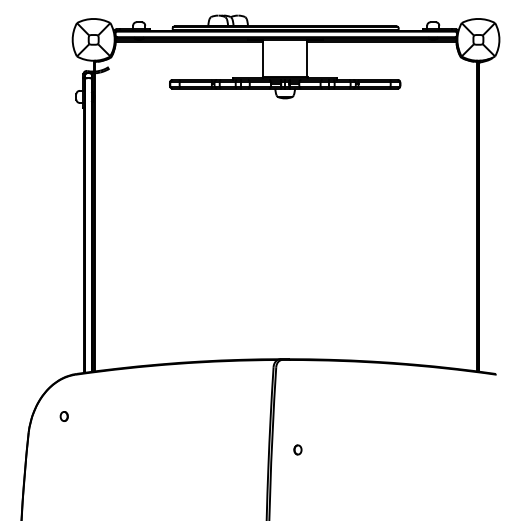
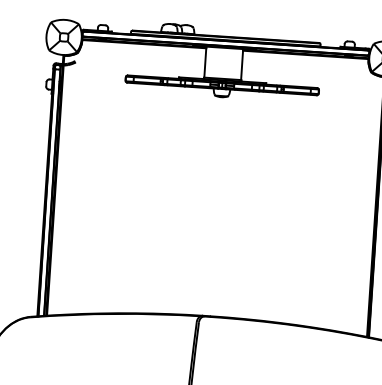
part: (63, 416) -> (17, 351), removed

